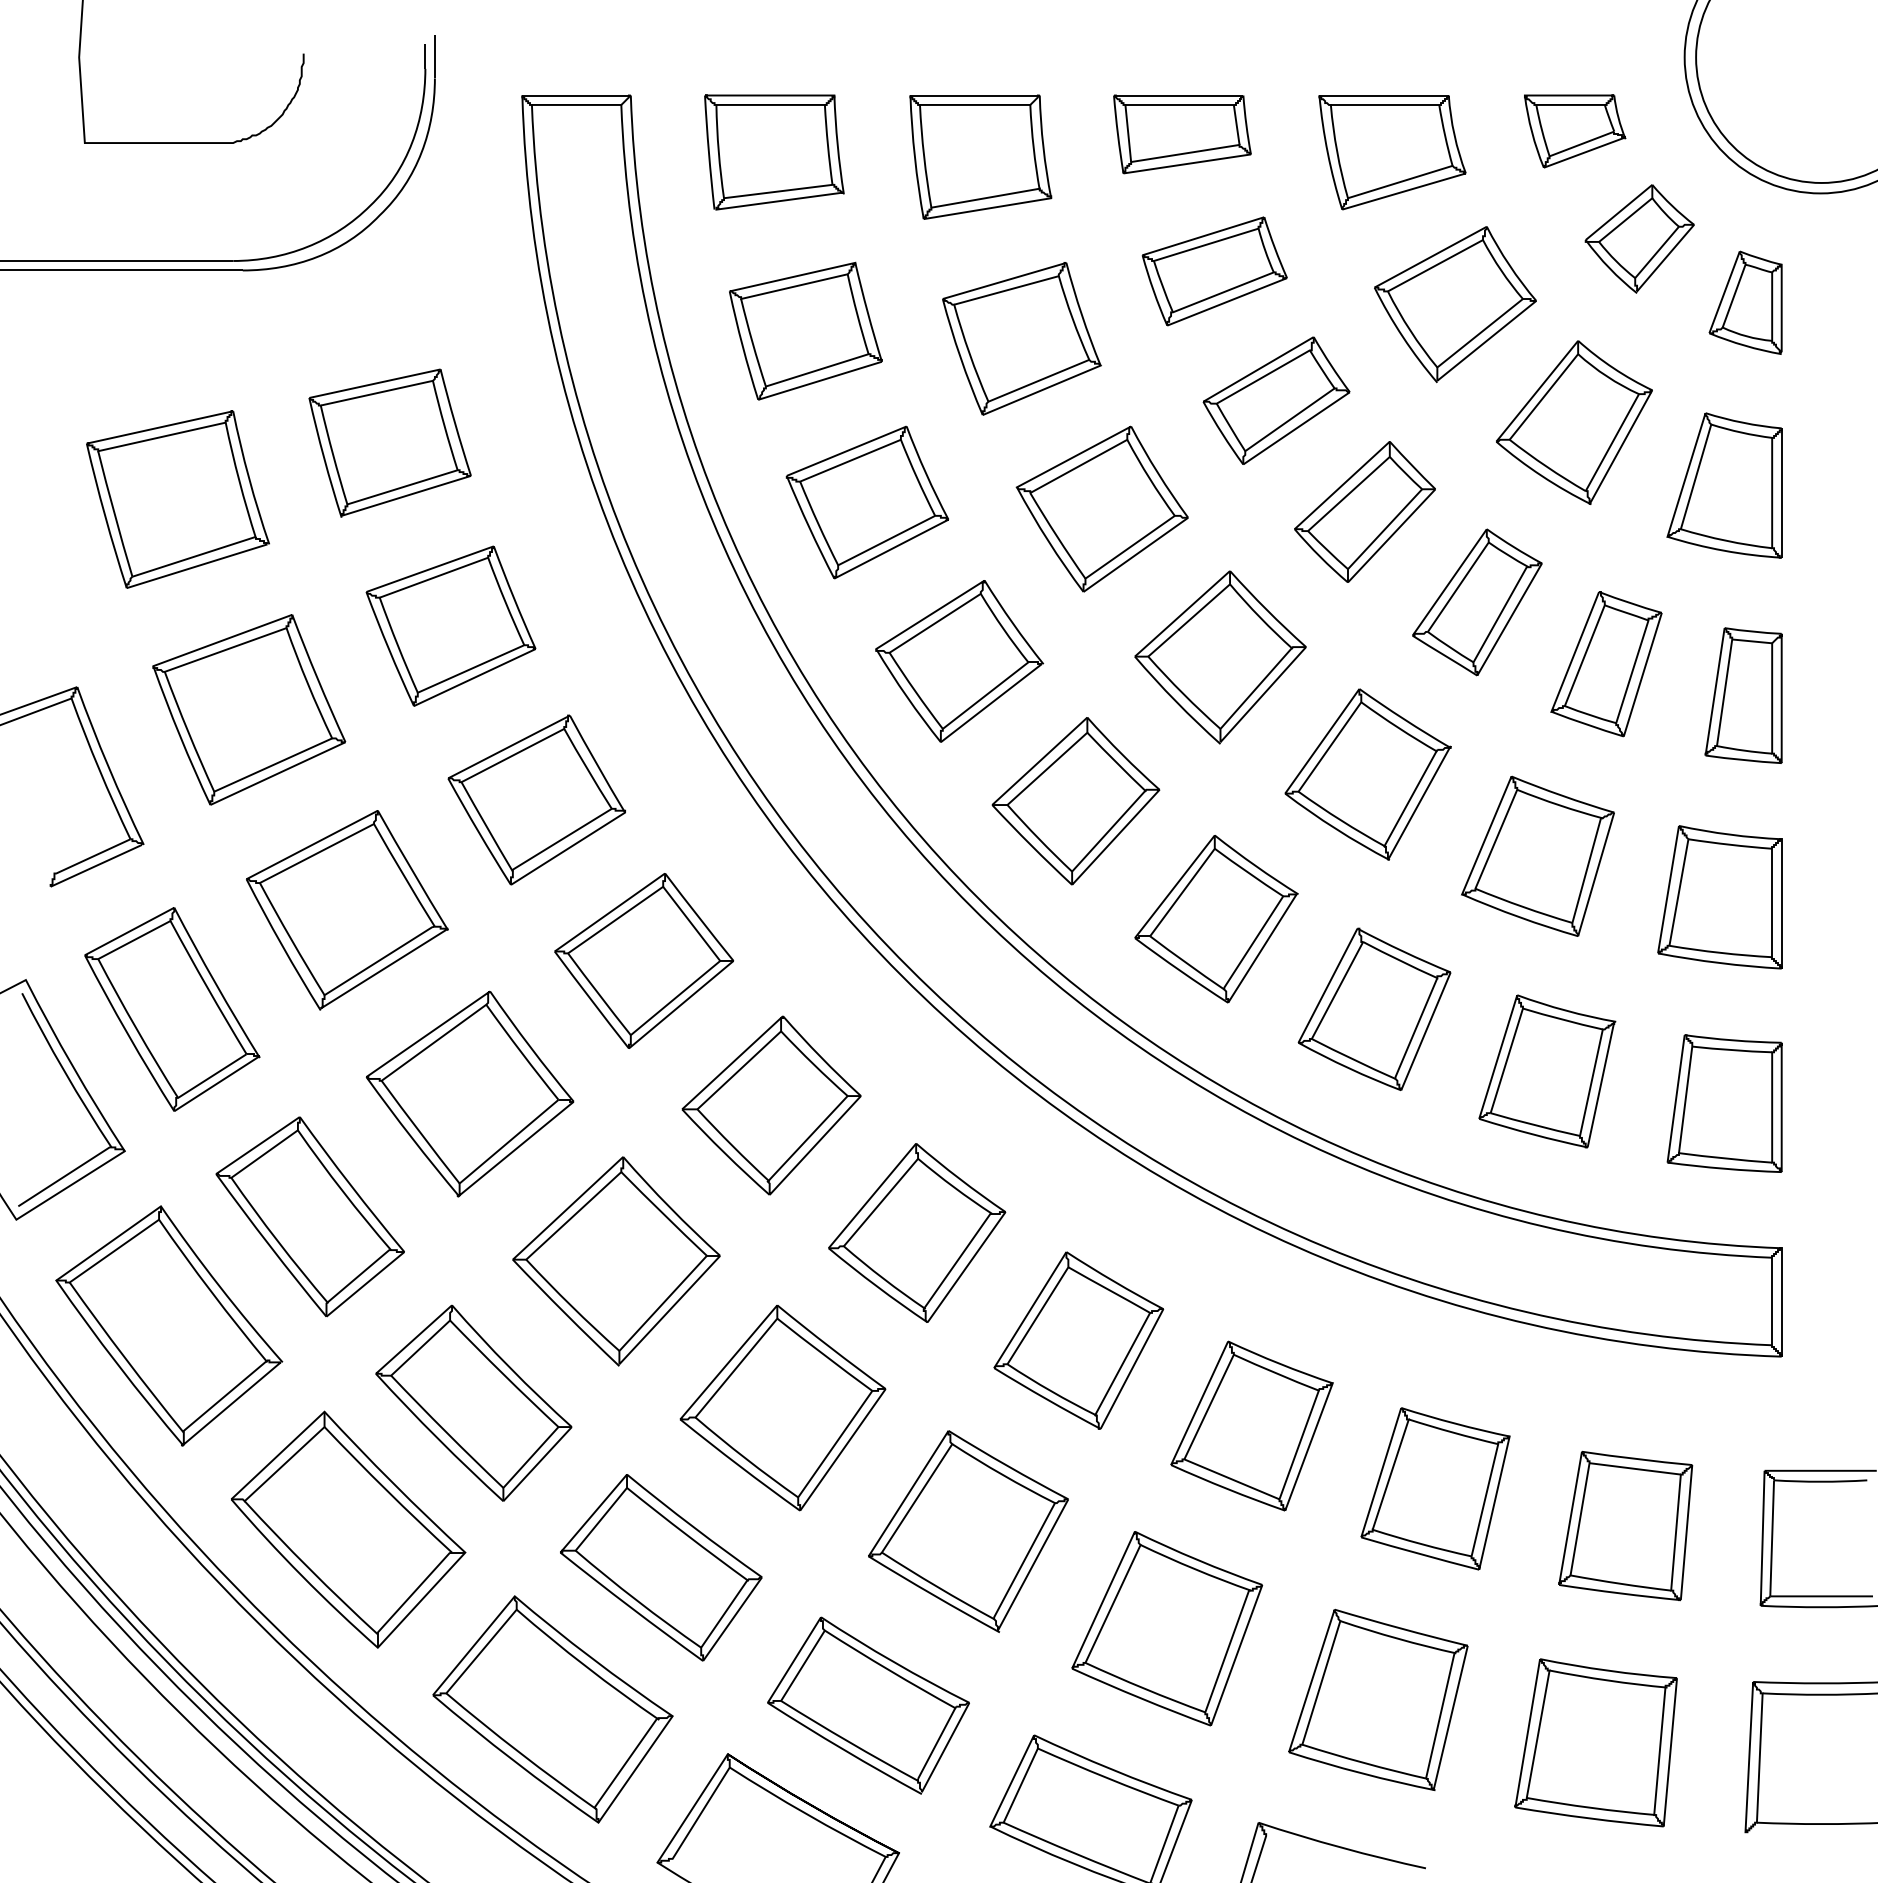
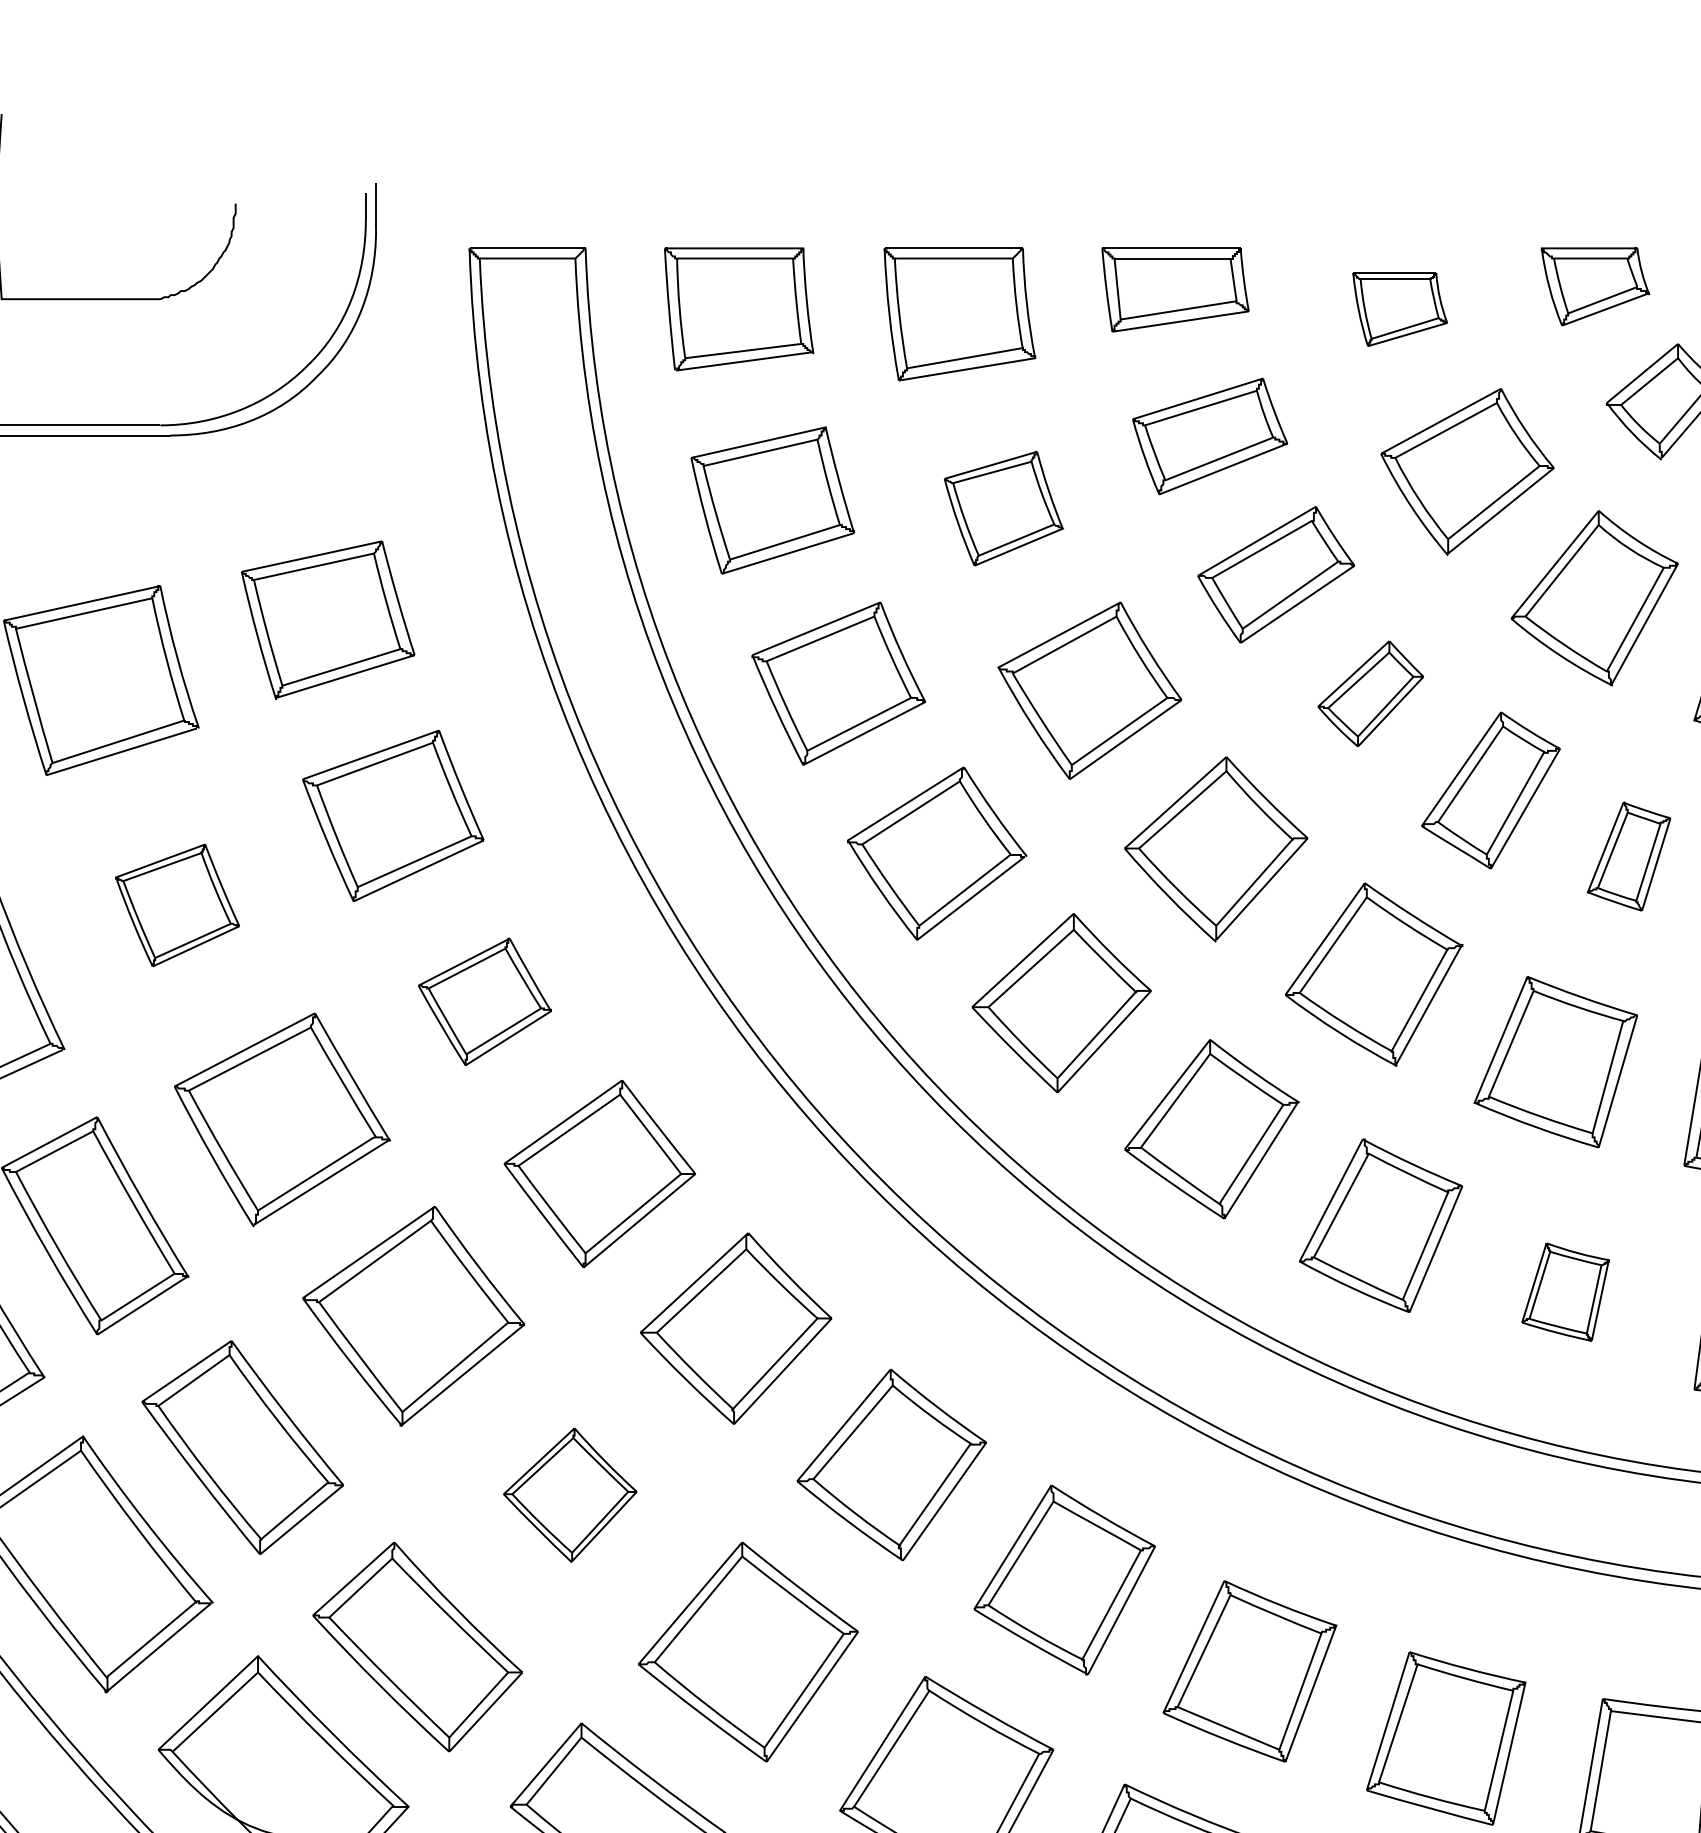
part: (1392, 152) -> (1400, 309), size x0.6
part: (1021, 338) -> (1003, 508), size x0.7
part: (1364, 511) -> (1370, 693), size x0.7
part: (1606, 664) -> (1629, 856), size x0.7
part: (249, 709) -> (177, 905), size x0.6
part: (536, 799) -> (484, 1001), size x0.7
part: (1547, 1071) -> (1565, 1292), size x0.6
part: (616, 1261) -> (570, 1495), size x0.6

